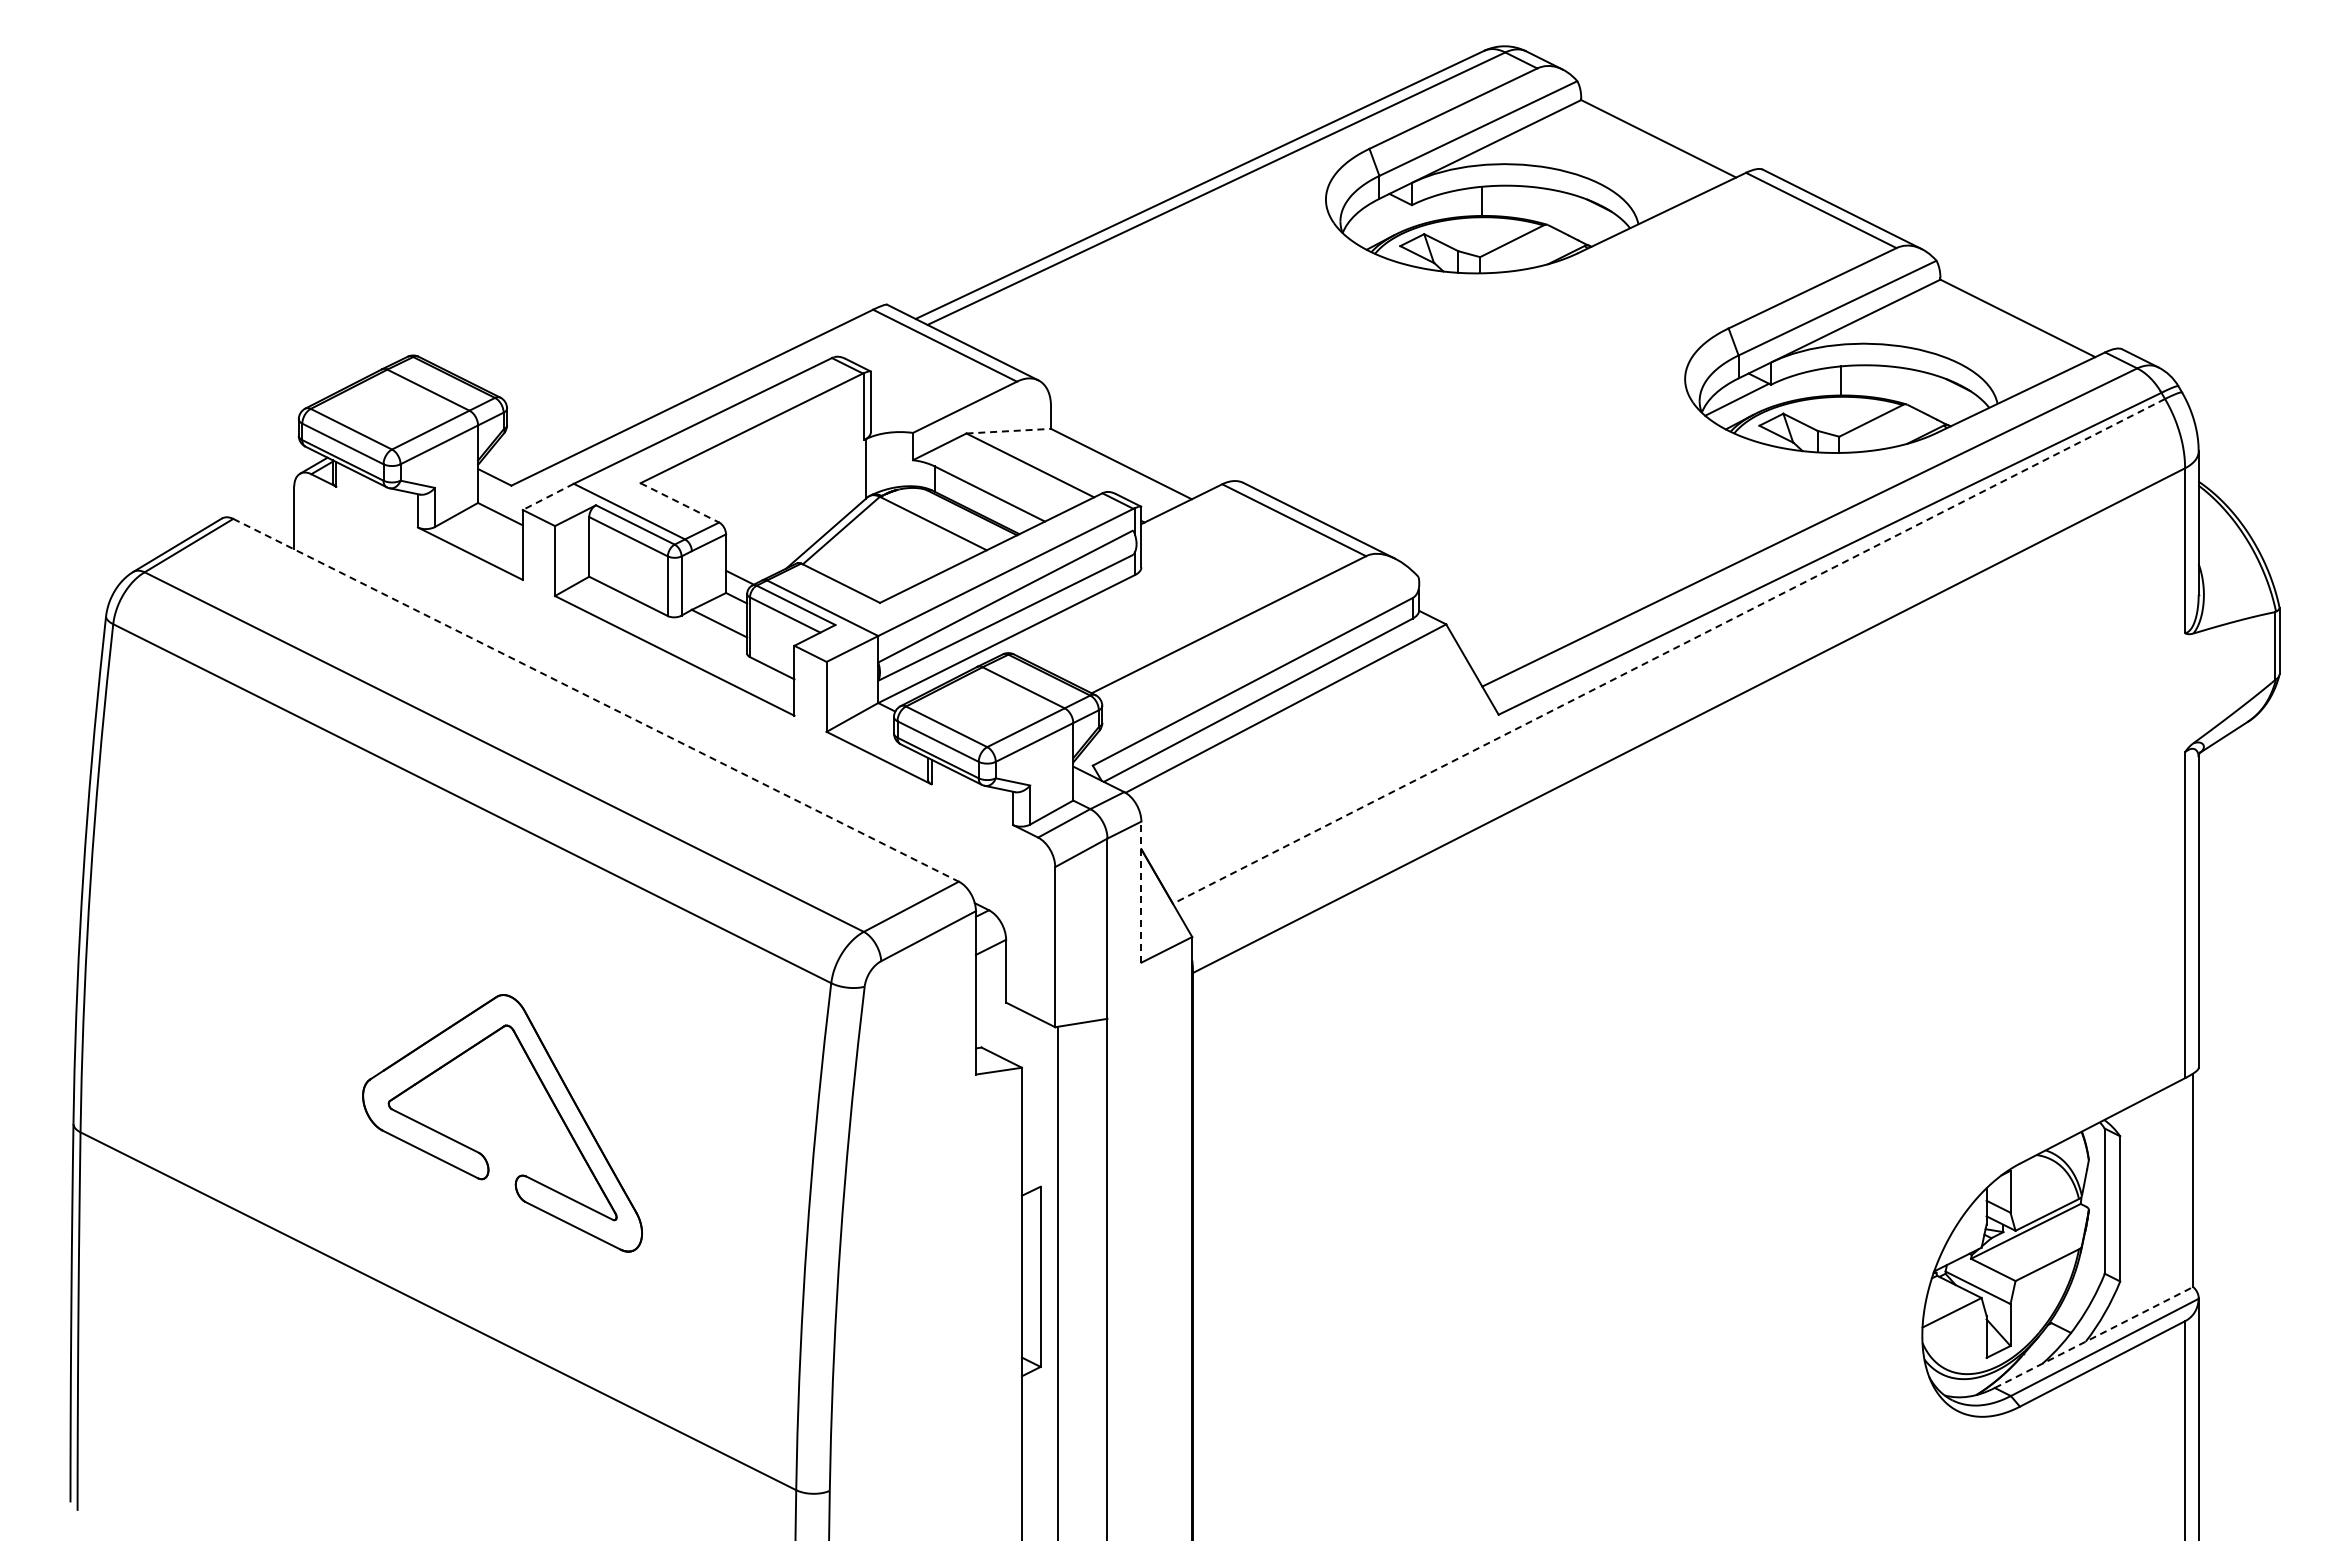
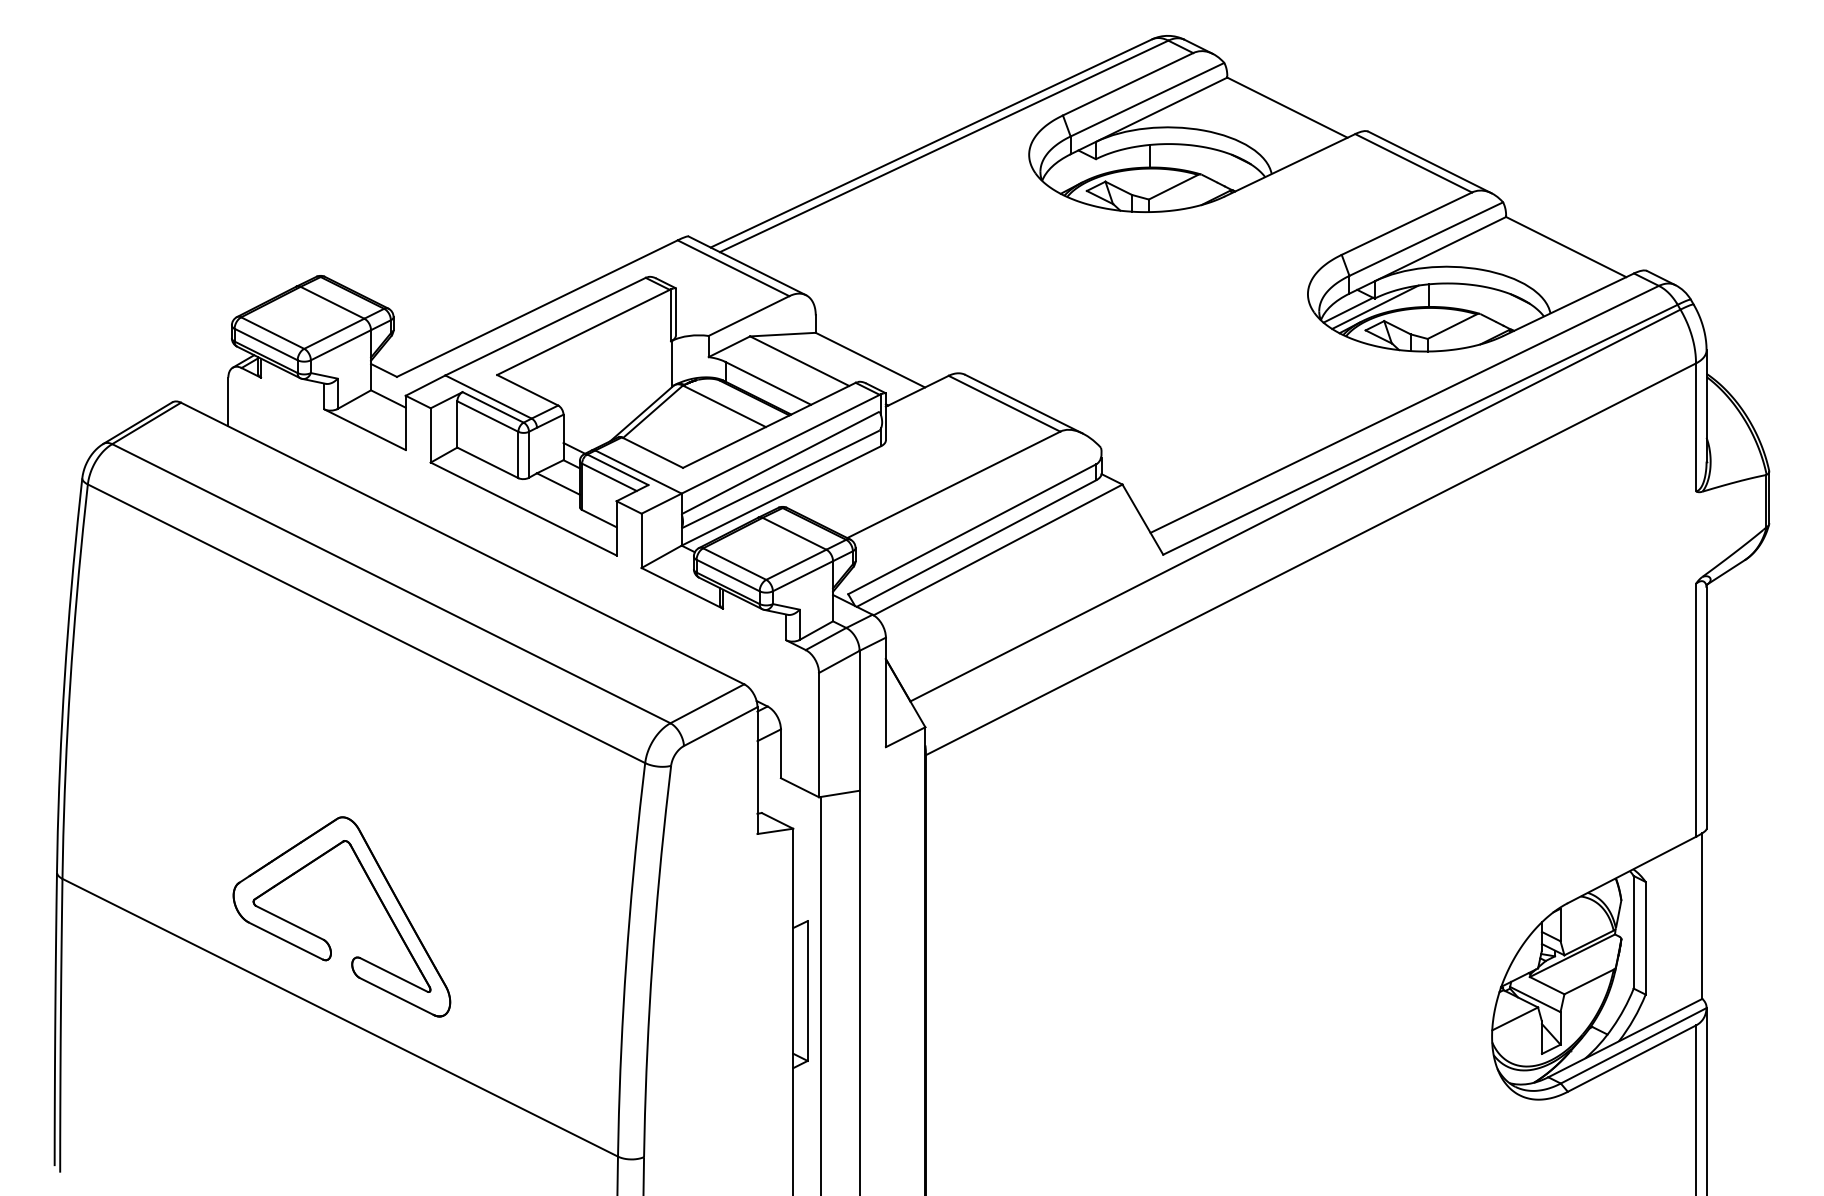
line: (1771, 395) -> (1375, 306), added
line: (1009, 431) -> (783, 334), dashed -> solid
line: (548, 496) -> (425, 385), dashed -> solid
line: (679, 502) -> (527, 389), dashed -> solid
line: (1668, 651) -> (1295, 505), dashed -> solid
line: (596, 700) -> (462, 543), dashed -> solid
line: (1141, 892) -> (885, 692), dashed -> solid
part: (480, 1152) -> (324, 939), moved
line: (2094, 1337) -> (1625, 1038), dashed -> solid

